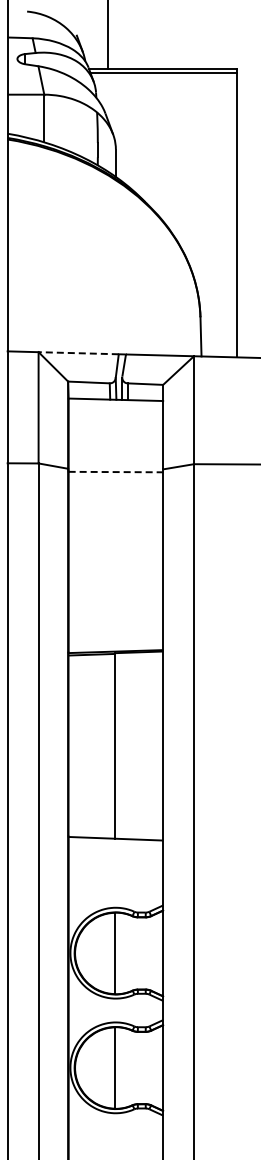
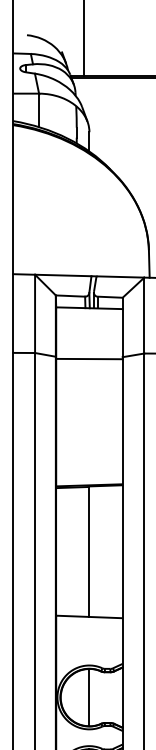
line: (78, 353) -> (63, 275), dashed -> solid
line: (116, 472) -> (89, 359), dashed -> solid

